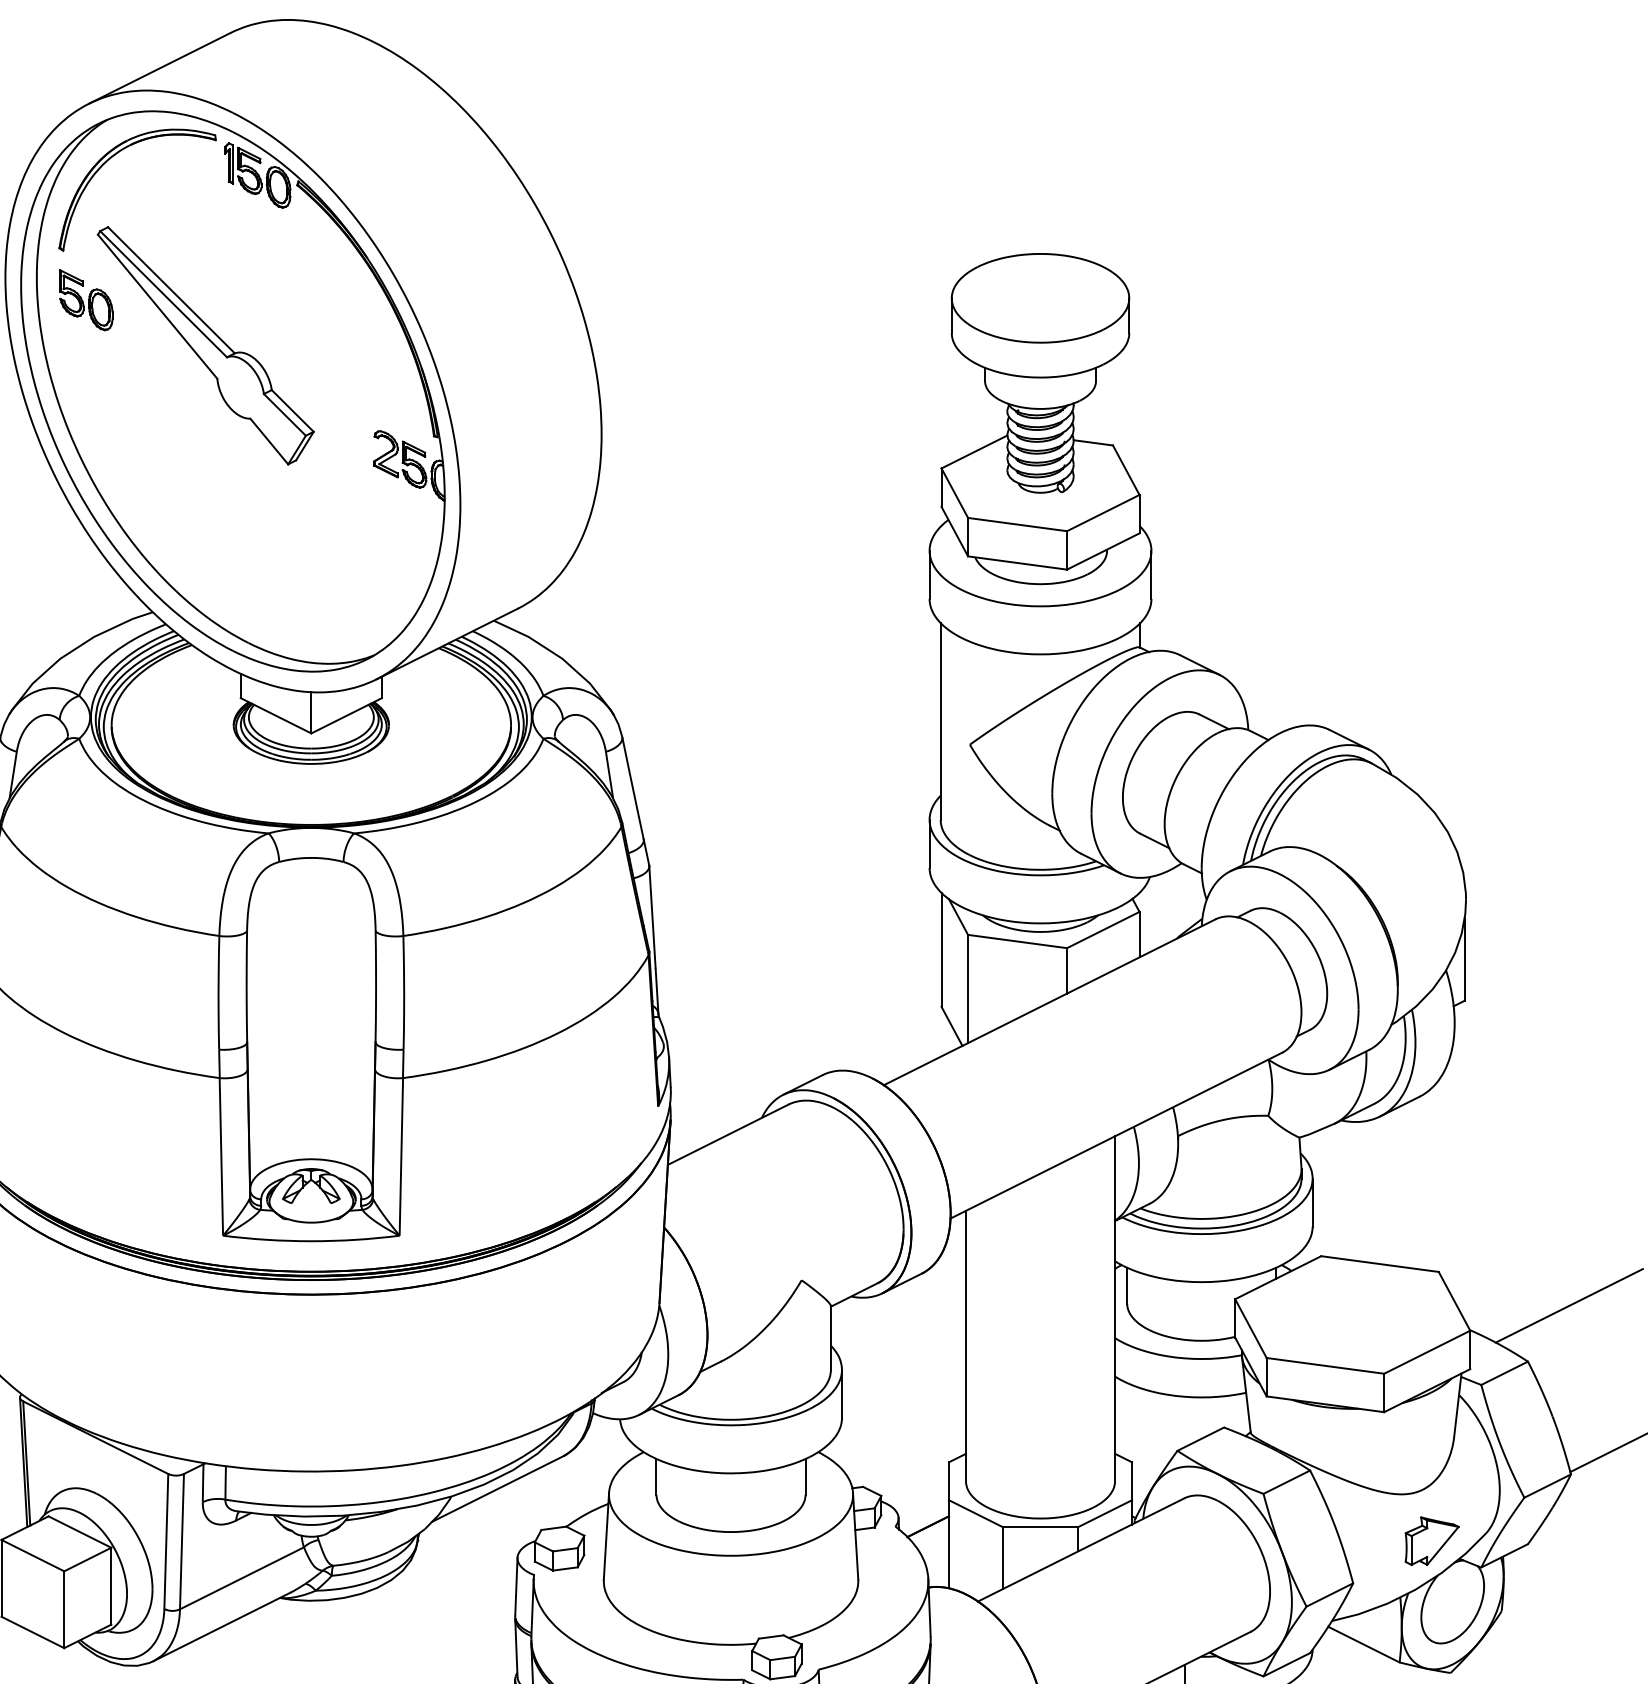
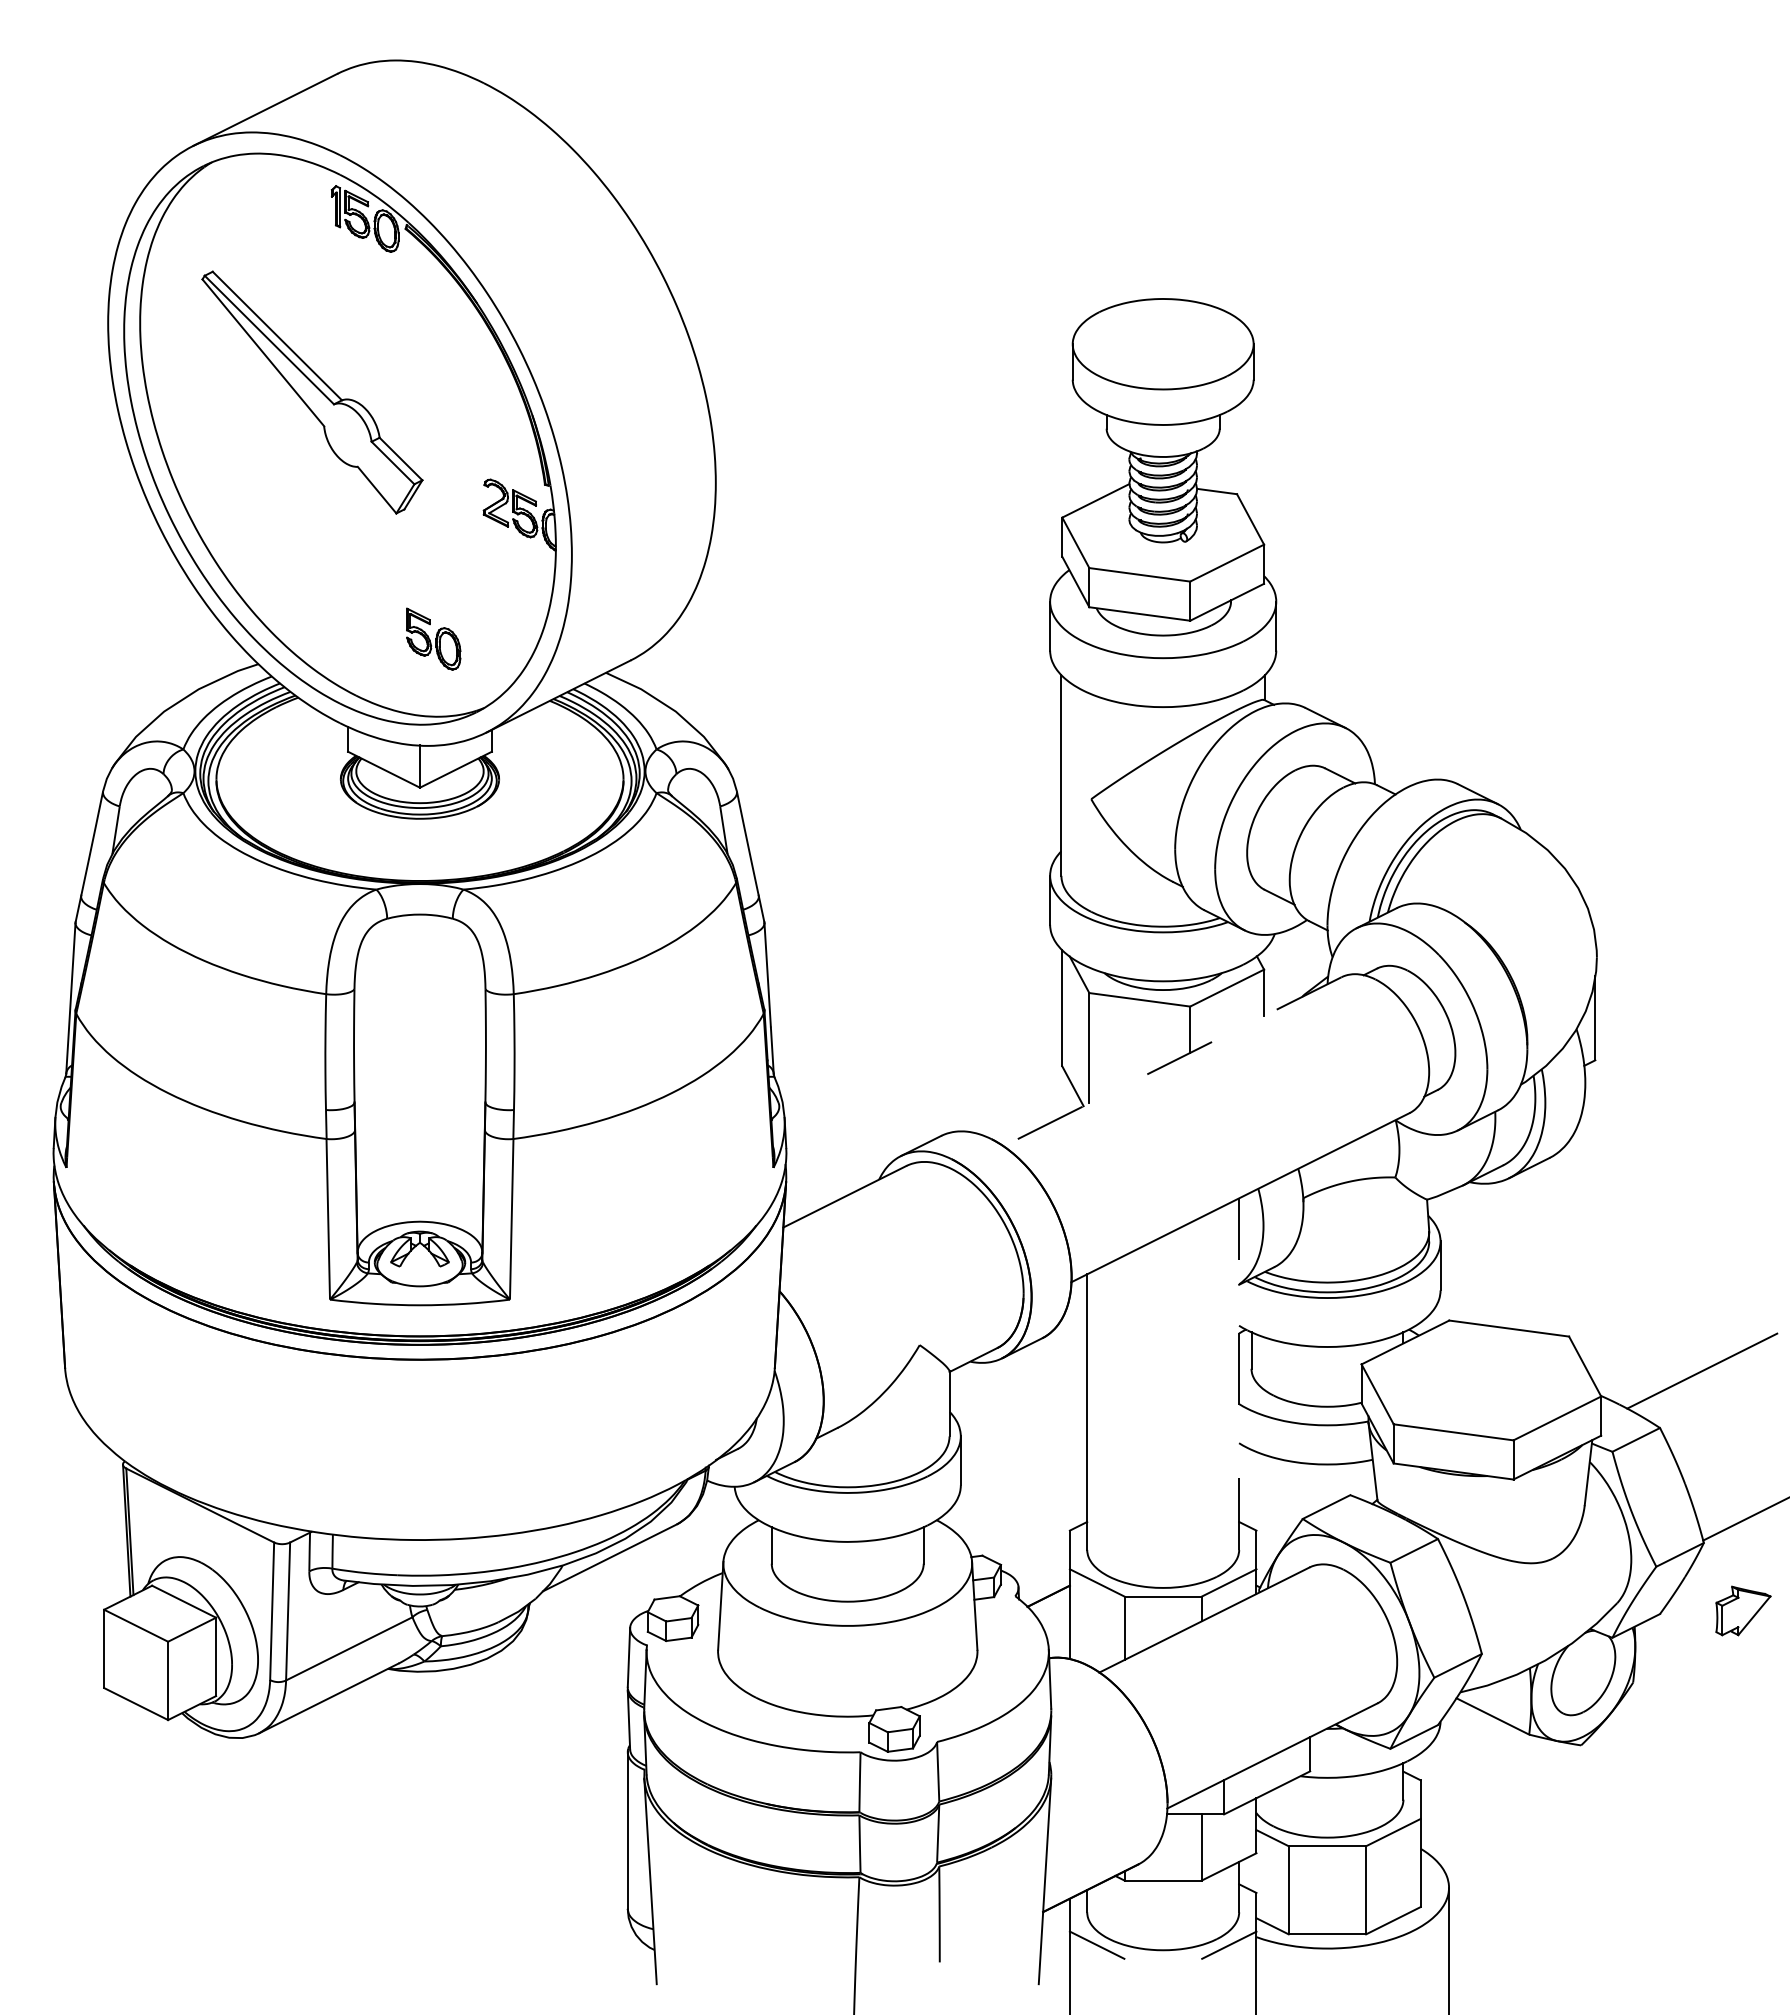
part: (114, 156) -> (219, 199), removed
part: (86, 299) -> (433, 638), moved
line: (1049, 1002) -> (1172, 1061), solid -> dashed
line: (1115, 1309) -> (1239, 1374), solid -> dashed
part: (1432, 1540) -> (1743, 1610), moved

